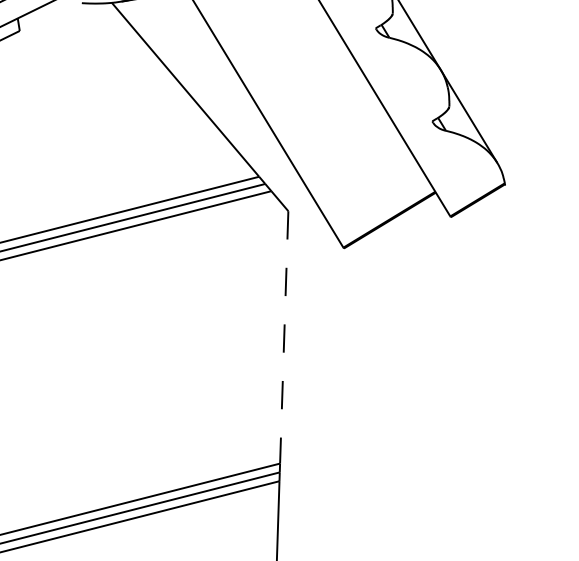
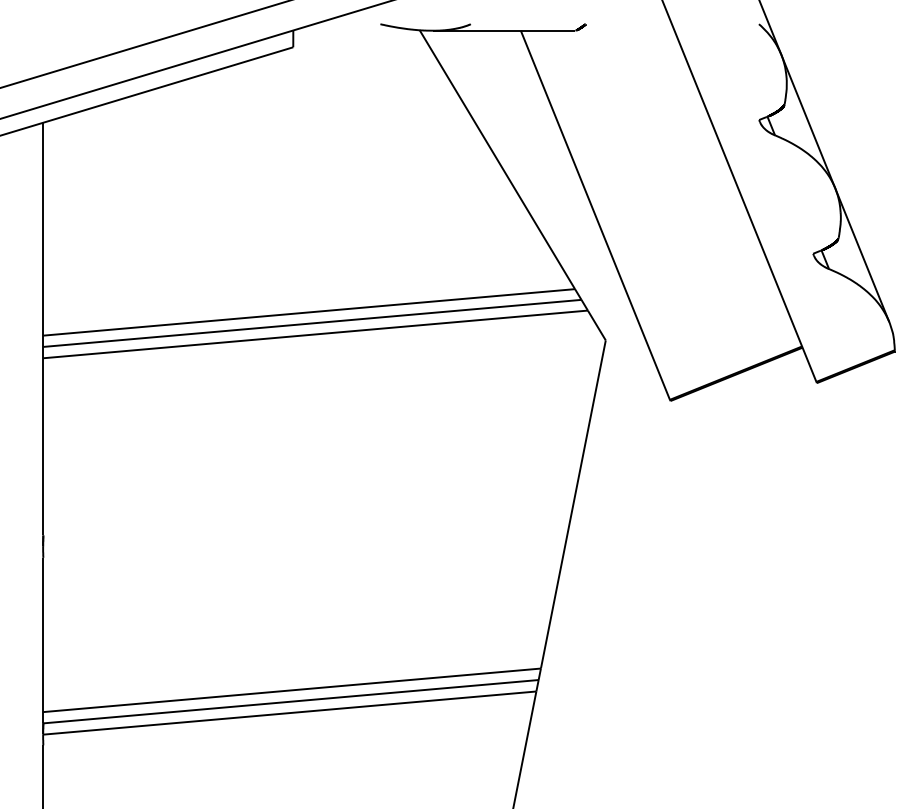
line: (284, 337) -> (573, 504), dashed -> solid

